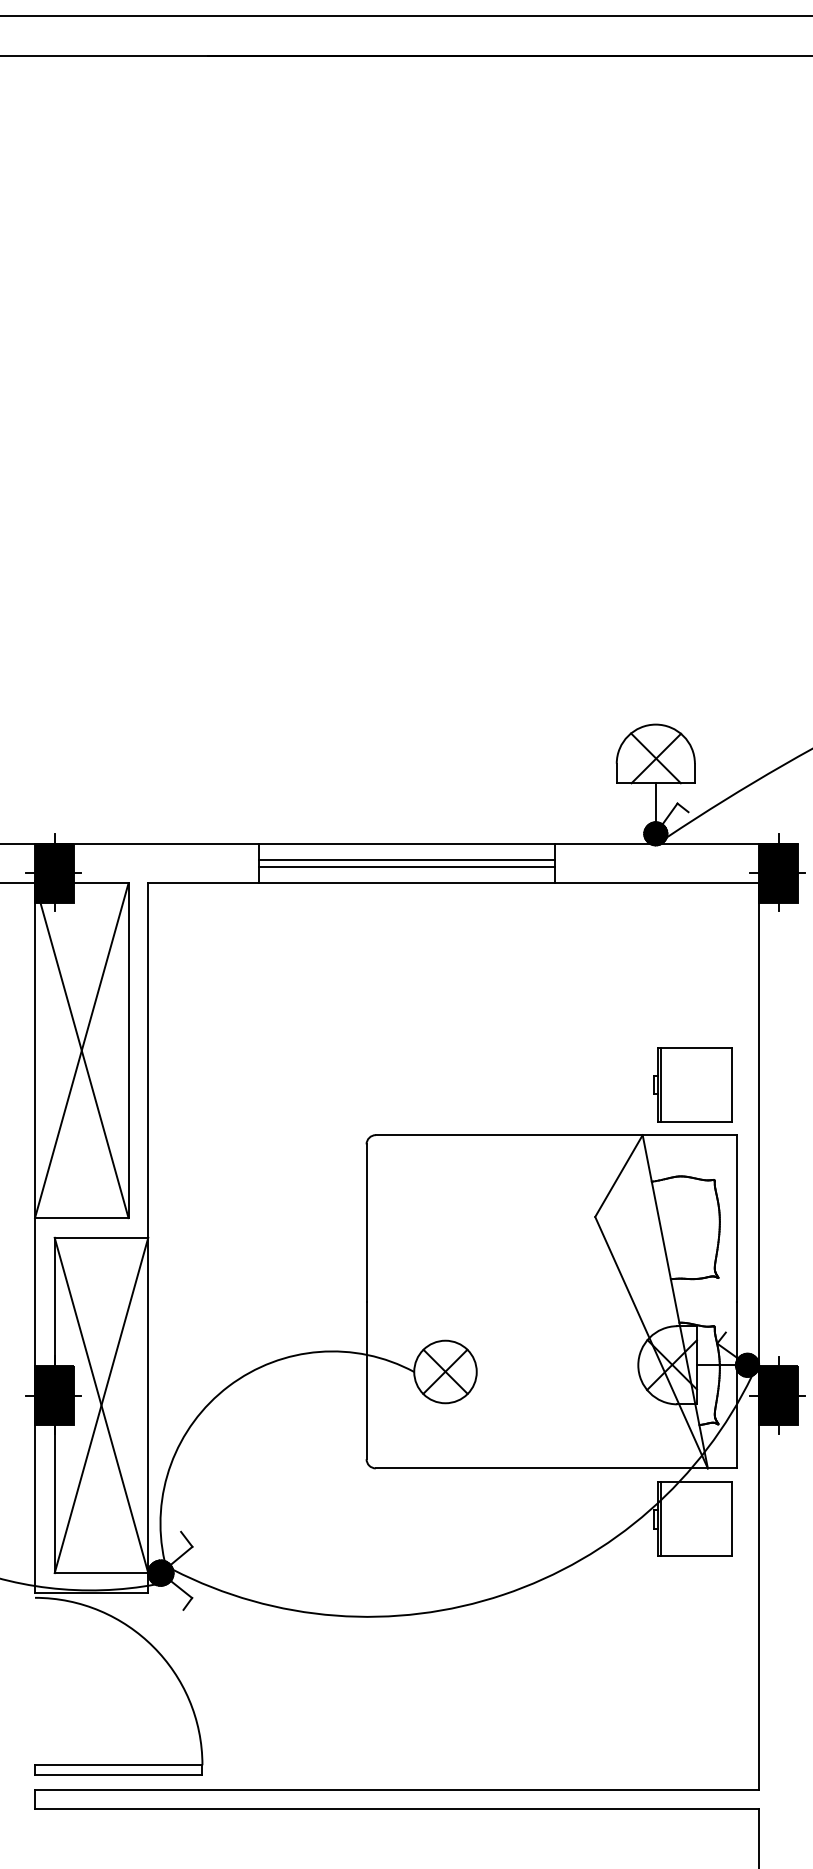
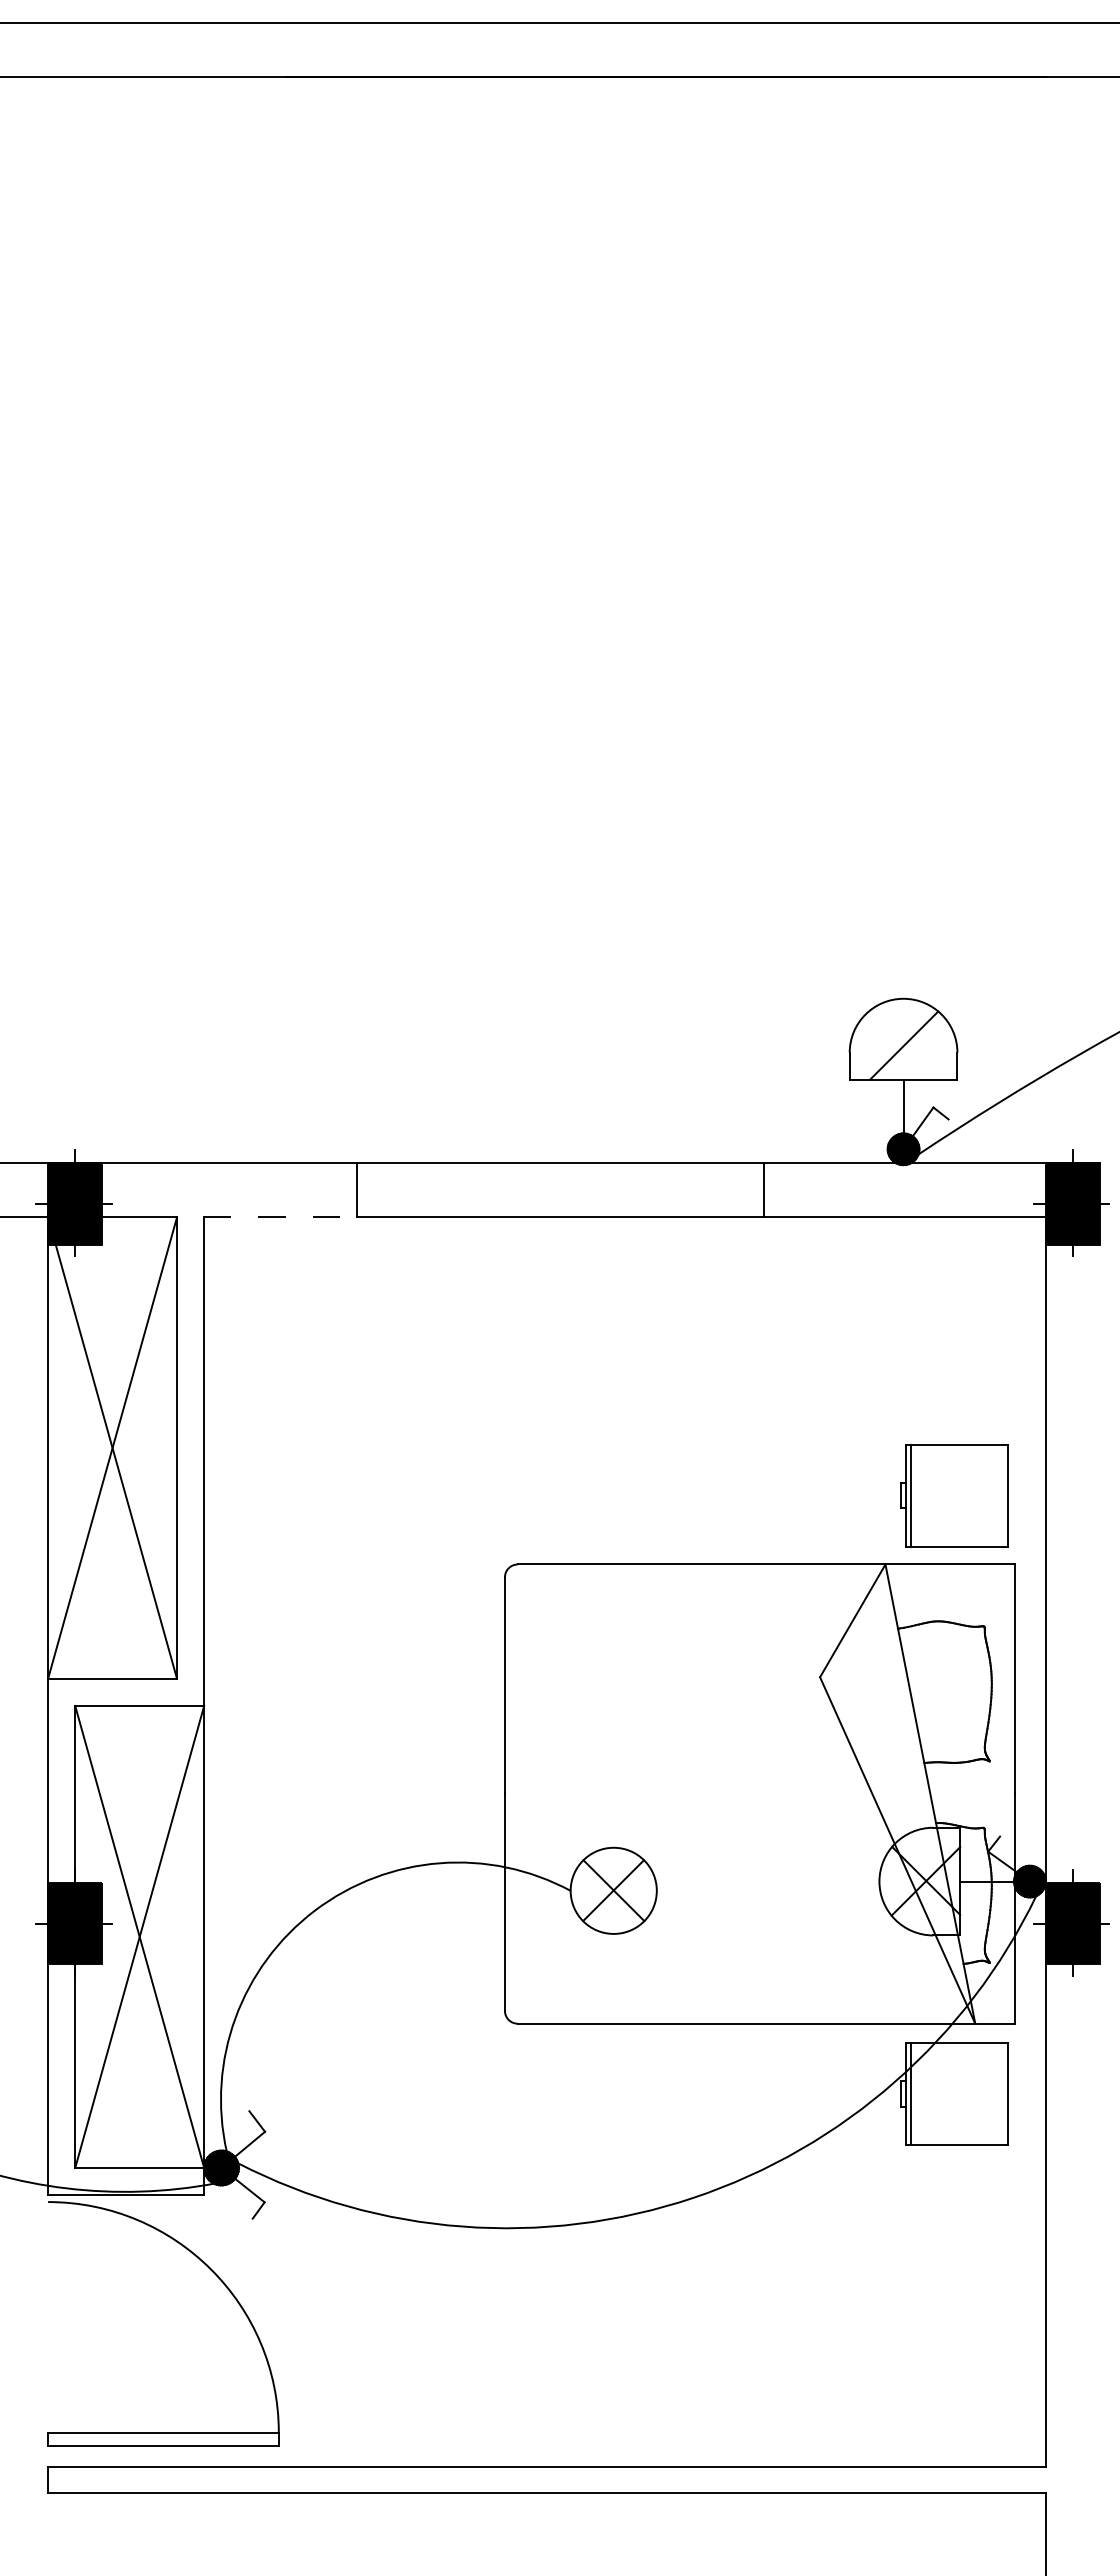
line: (655, 757) -> (903, 1044), removed
line: (406, 859) -> (560, 1184), removed
line: (406, 867) -> (560, 1195), removed
line: (204, 883) -> (281, 1217), solid -> dashed

